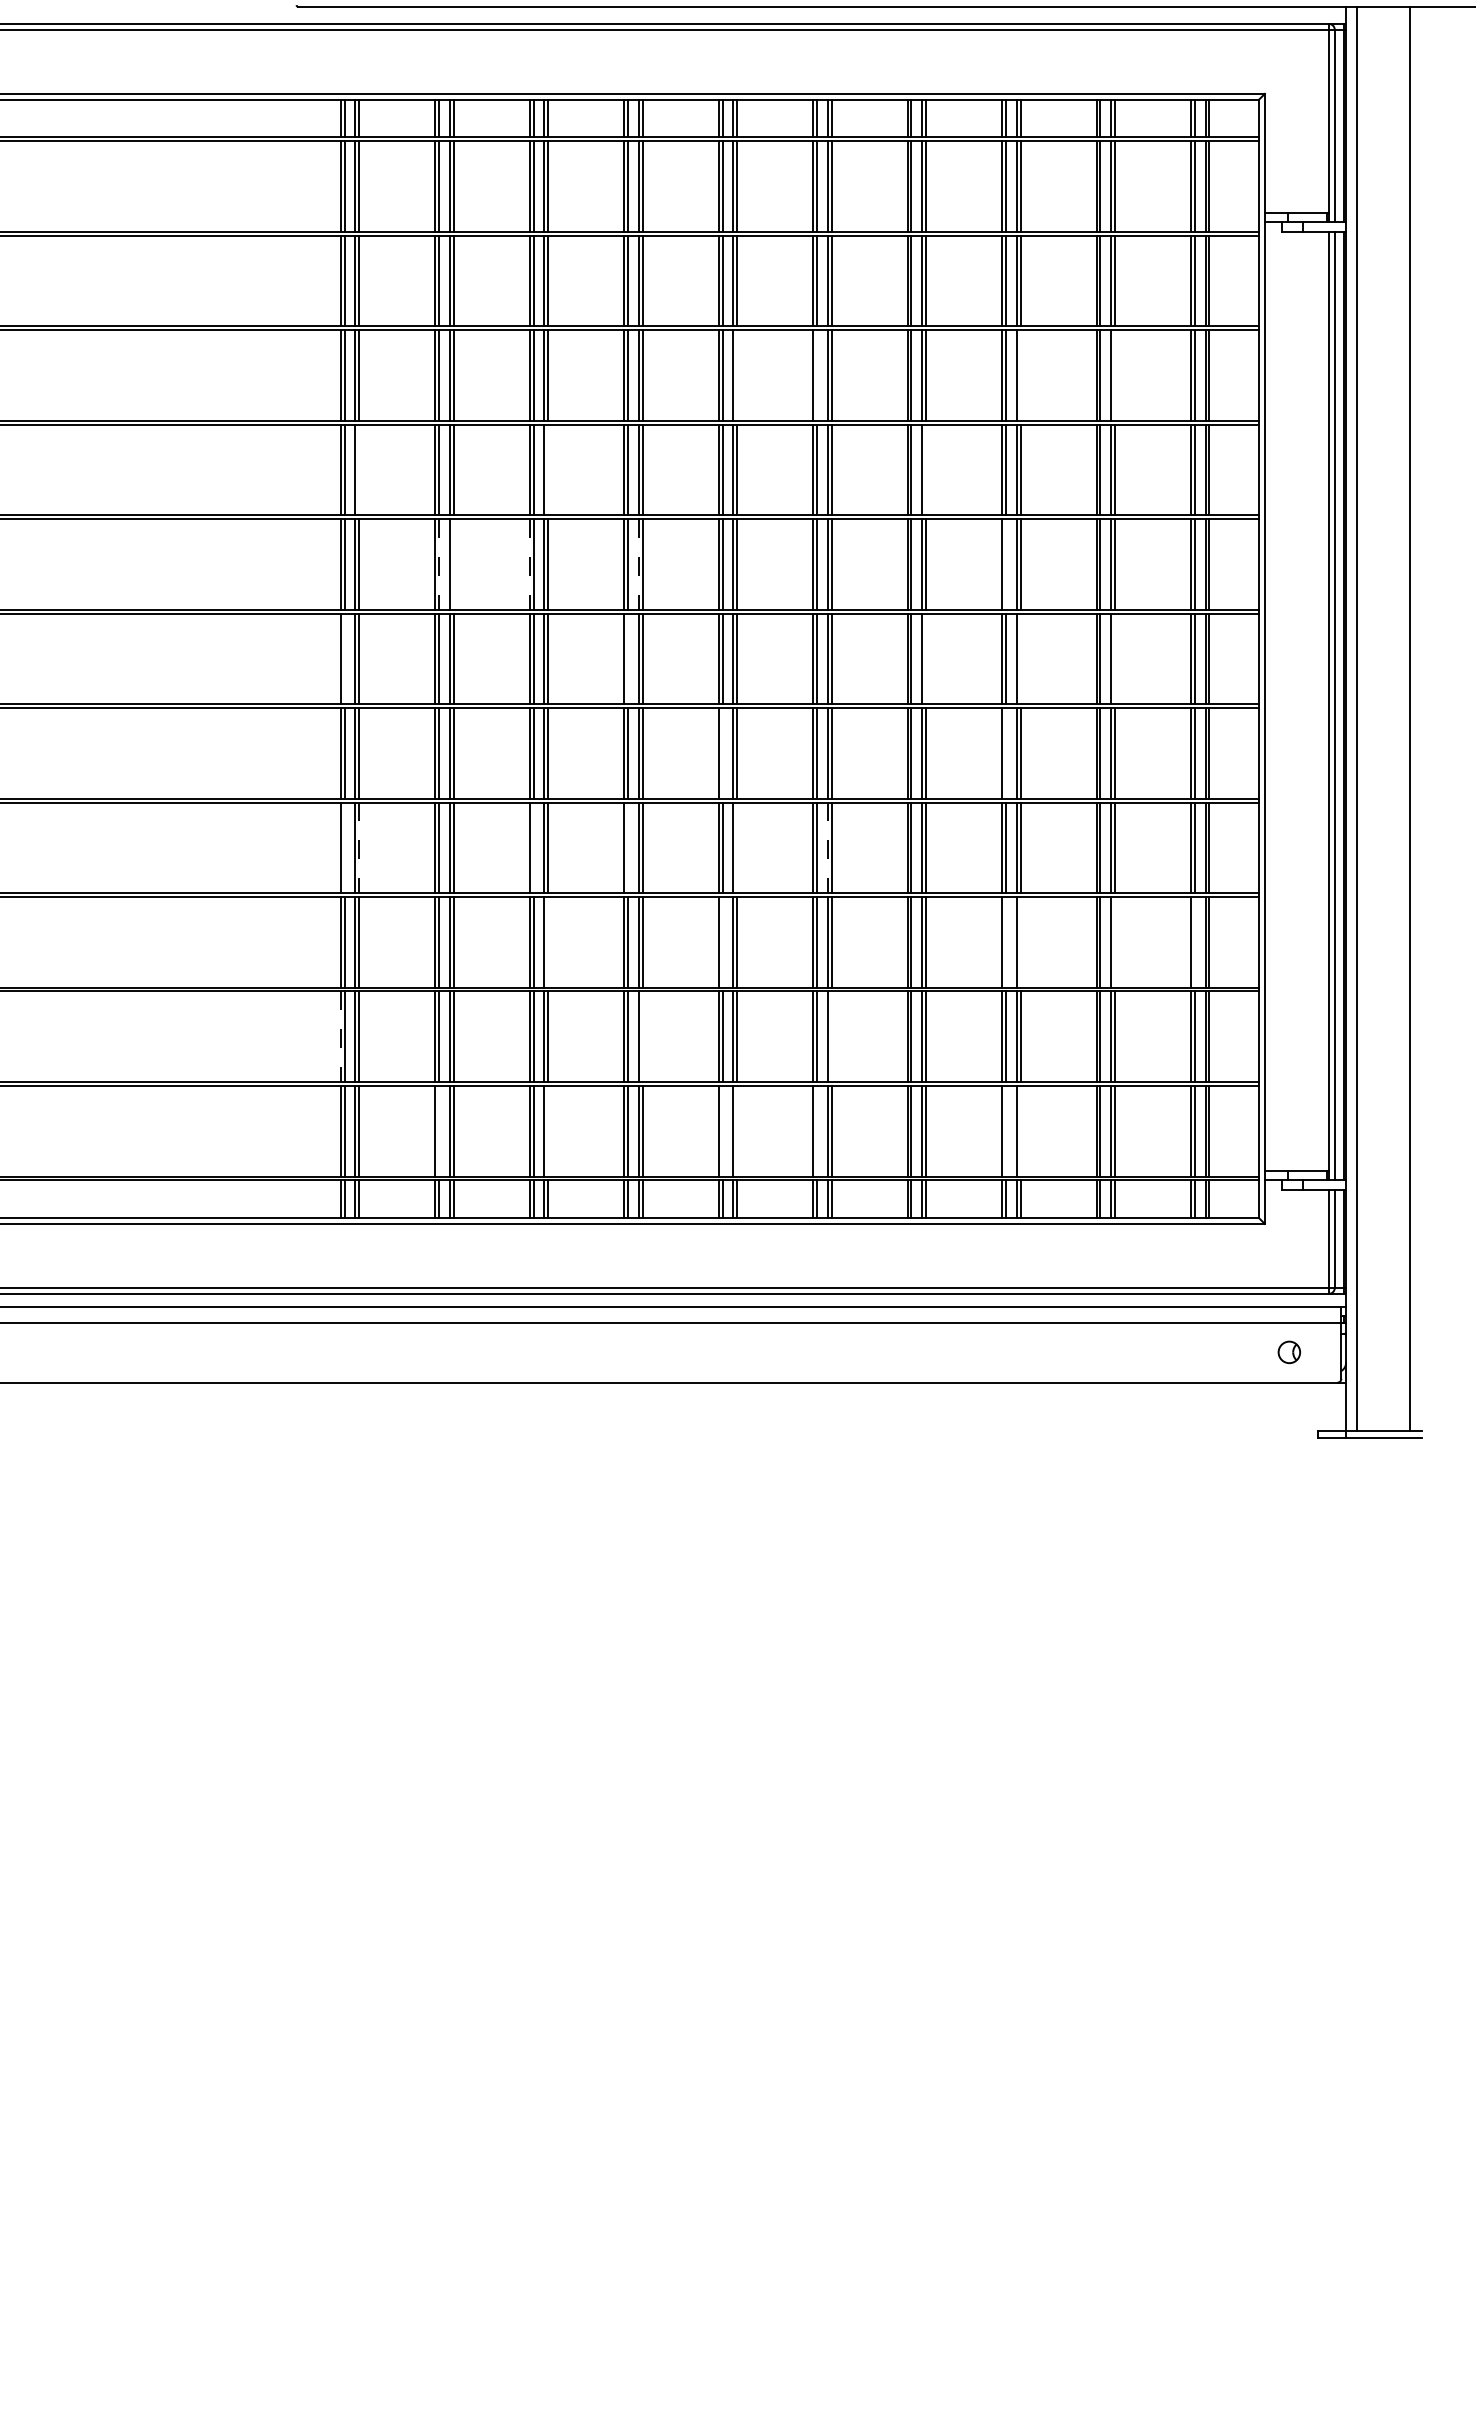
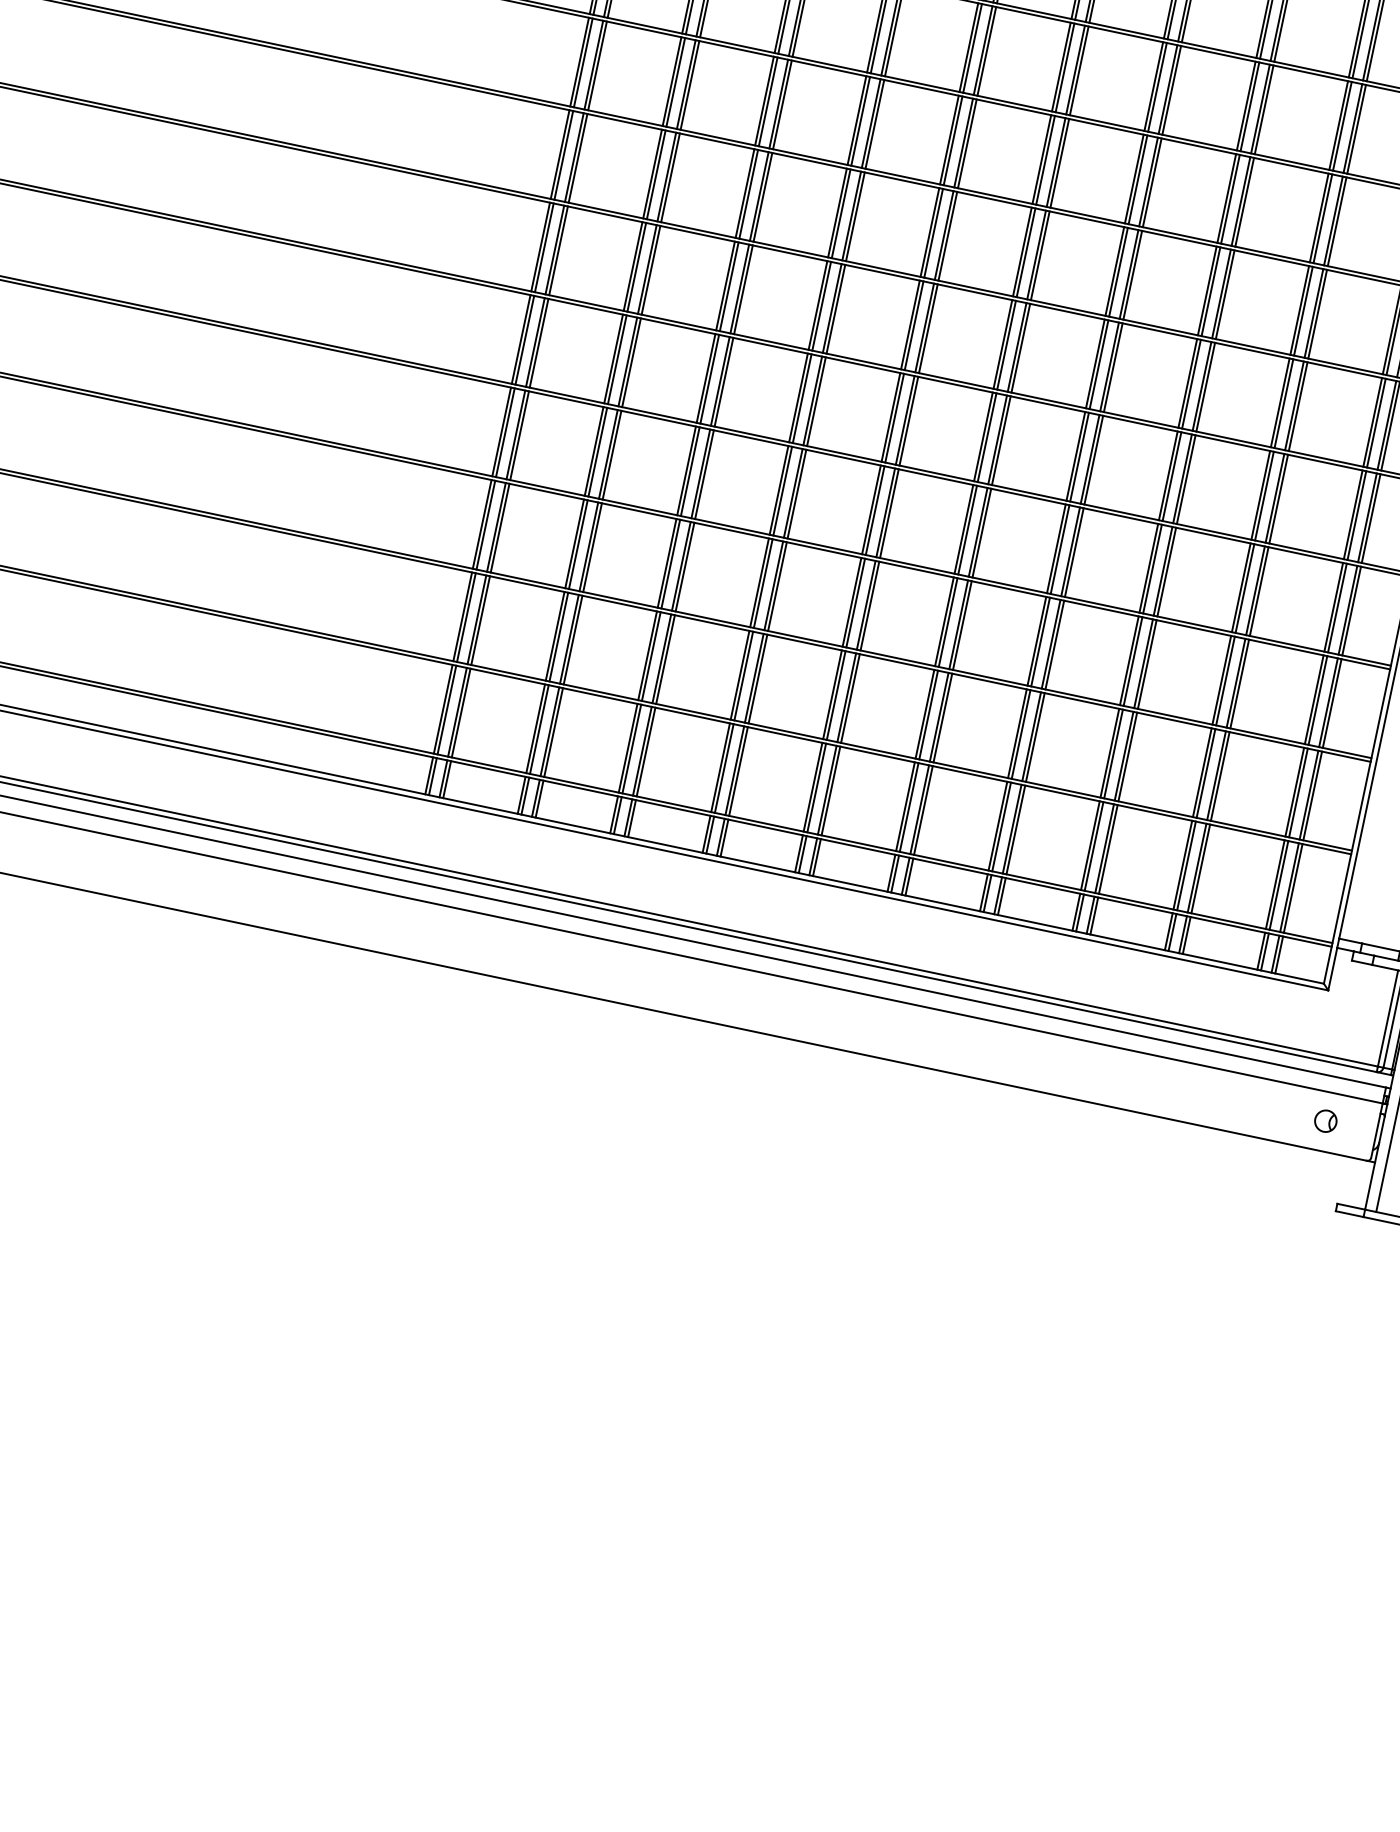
line: (737, 375) -> (987, 51), added
line: (816, 375) -> (1064, 67), added
line: (1020, 375) -> (1264, 109), added
line: (1114, 375) -> (1356, 129), added
line: (359, 469) -> (597, 65), added
line: (548, 469) -> (782, 104), added
line: (926, 469) -> (1152, 182), added
line: (439, 564) -> (656, 175), dashed -> solid
line: (453, 564) -> (670, 177), added
line: (529, 564) -> (744, 193), dashed -> solid
line: (638, 564) -> (851, 216), dashed -> solid
line: (1005, 564) -> (1210, 291), added
line: (344, 658) -> (544, 247), added
line: (628, 658) -> (822, 305), added
line: (926, 658) -> (1113, 367), added
line: (1020, 658) -> (1205, 386), added
line: (1114, 658) -> (1297, 406), added
line: (722, 753) -> (894, 418), added
line: (1005, 753) -> (1171, 476), added
line: (344, 847) -> (505, 432), added
line: (533, 847) -> (690, 471), added
line: (628, 847) -> (783, 490), added
line: (737, 847) -> (889, 513), added
line: (359, 848) -> (519, 436), dashed -> solid
line: (827, 848) -> (977, 532), dashed -> solid
line: (548, 942) -> (685, 567), added
line: (722, 942) -> (855, 603), added
line: (1005, 942) -> (1132, 661), added
line: (1020, 942) -> (1147, 664), added
line: (1114, 942) -> (1239, 684), added
line: (1194, 942) -> (1317, 700), added
line: (642, 1036) -> (757, 678), added
line: (831, 1036) -> (942, 717), added
line: (340, 1037) -> (462, 617), dashed -> solid
line: (439, 1130) -> (539, 728), added
line: (548, 1130) -> (646, 751), added
line: (722, 1130) -> (816, 787), added
line: (737, 1130) -> (831, 790), added
line: (816, 1130) -> (908, 806), added
line: (1005, 1130) -> (1093, 845), added
line: (1020, 1130) -> (1108, 848), added

